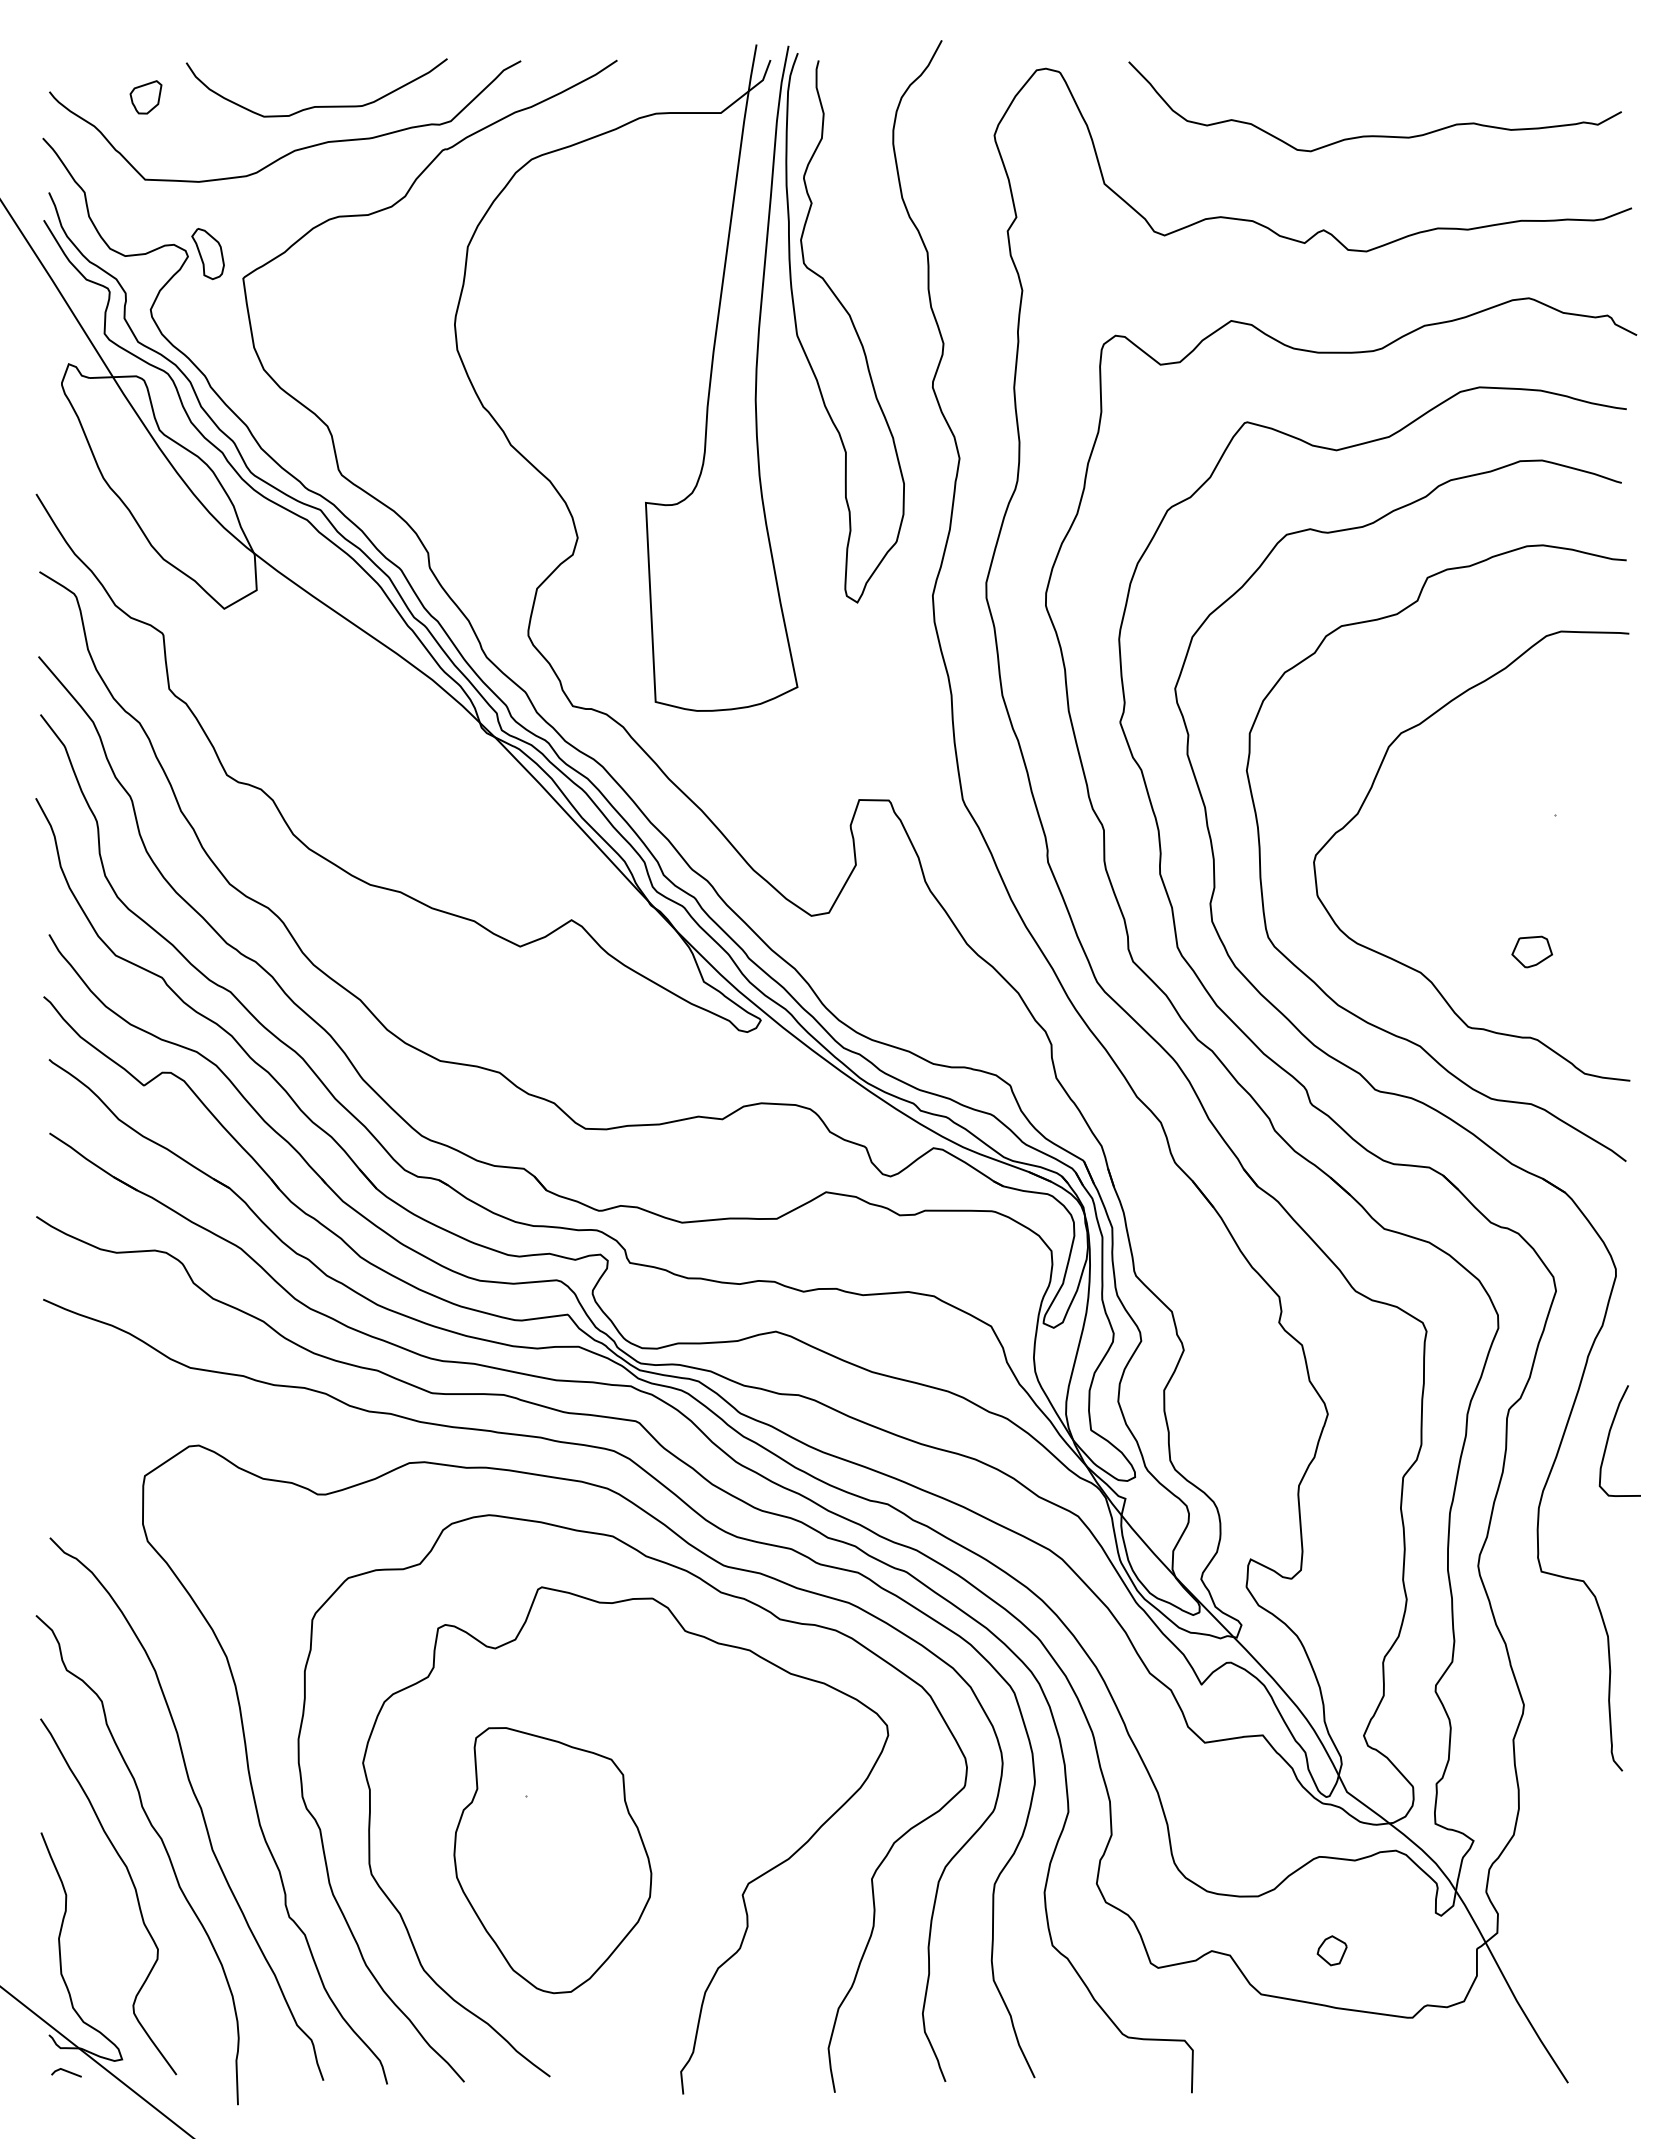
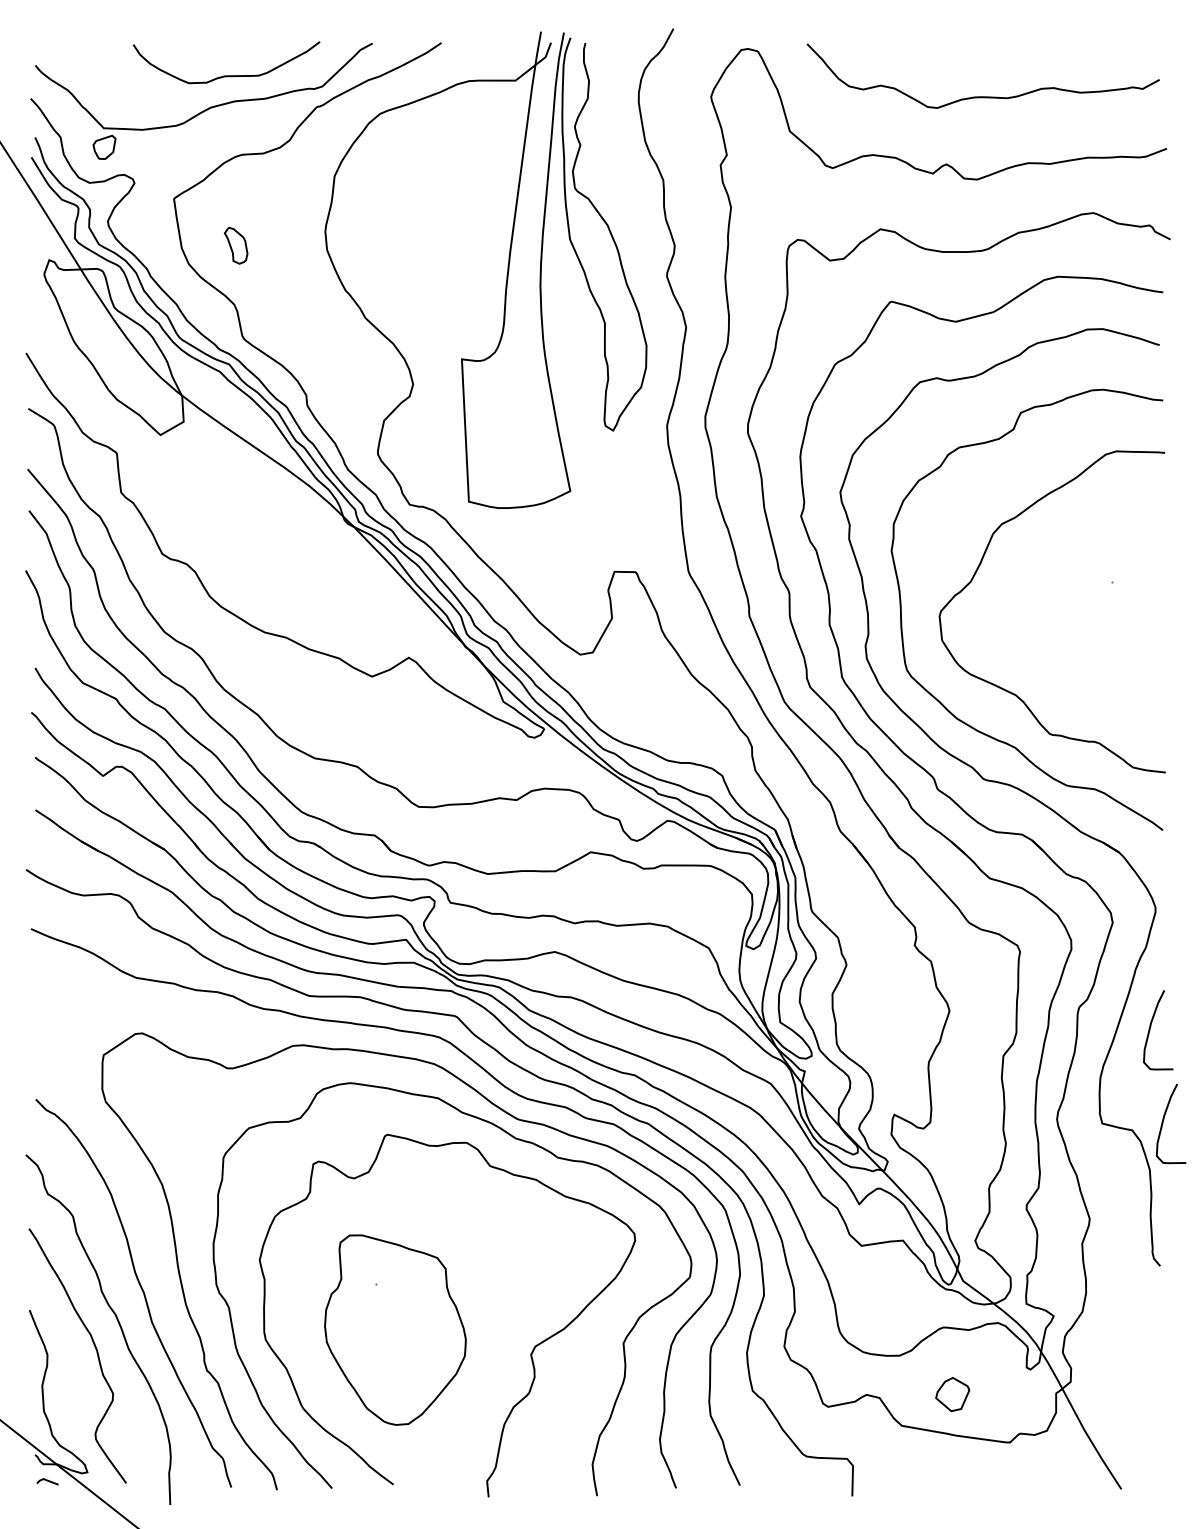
part: (145, 97) -> (104, 147), moved
part: (207, 254) -> (235, 246), moved
part: (1532, 951) -> (1095, 680), removed
curve: (1627, 1568) -> (1163, 1121), added
part: (1331, 1950) -> (952, 1394), size x1.6

